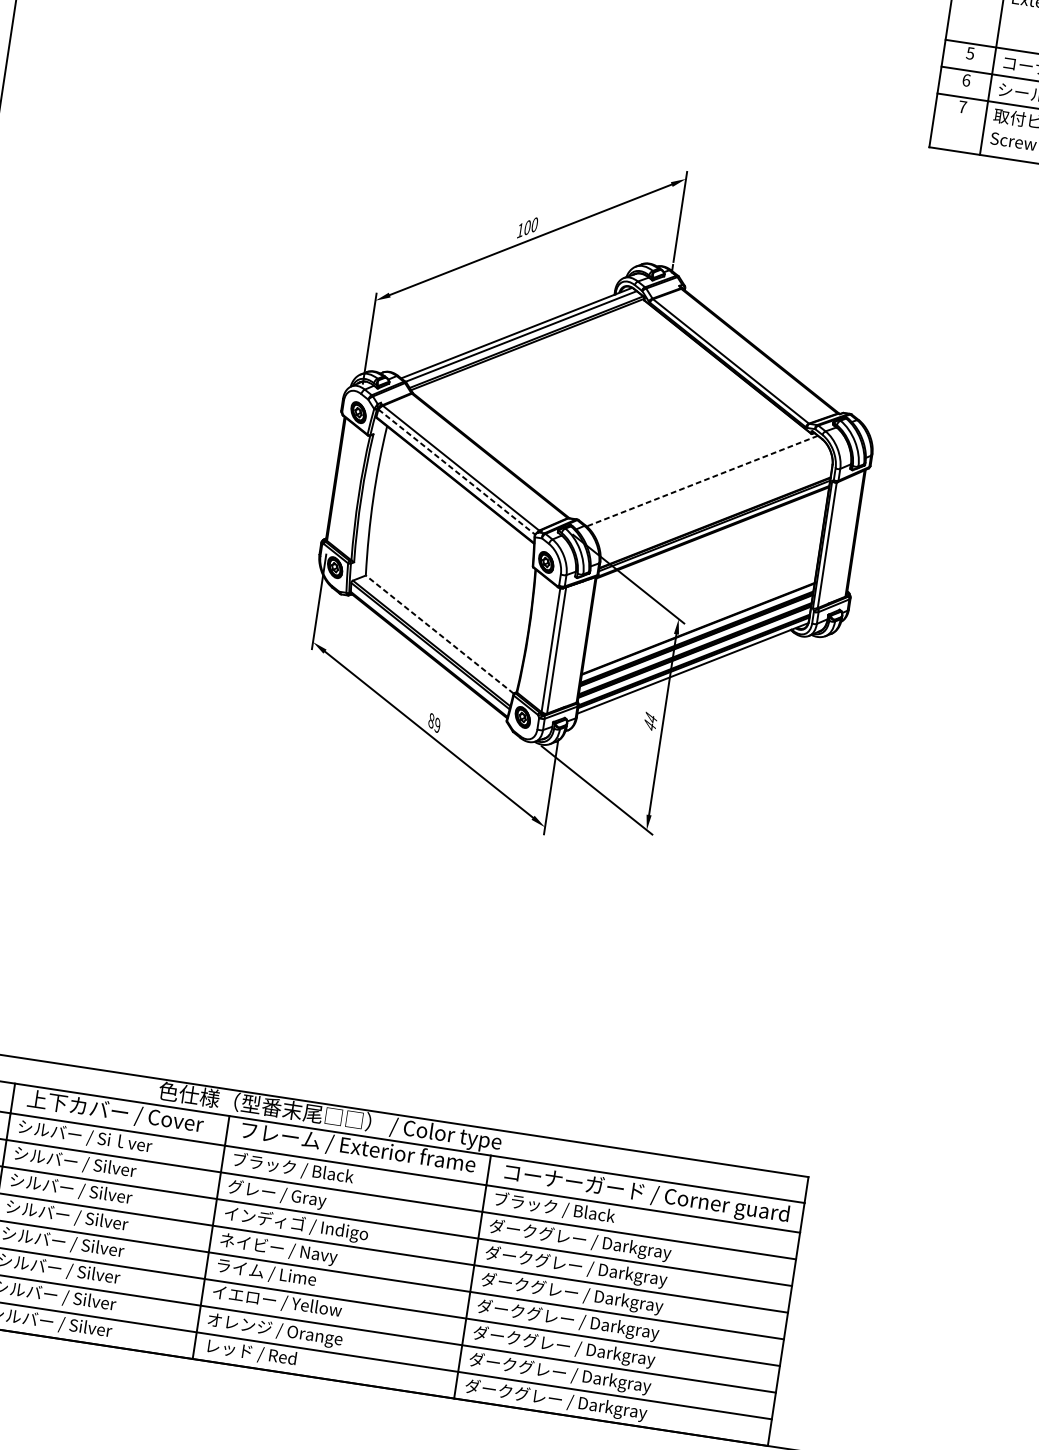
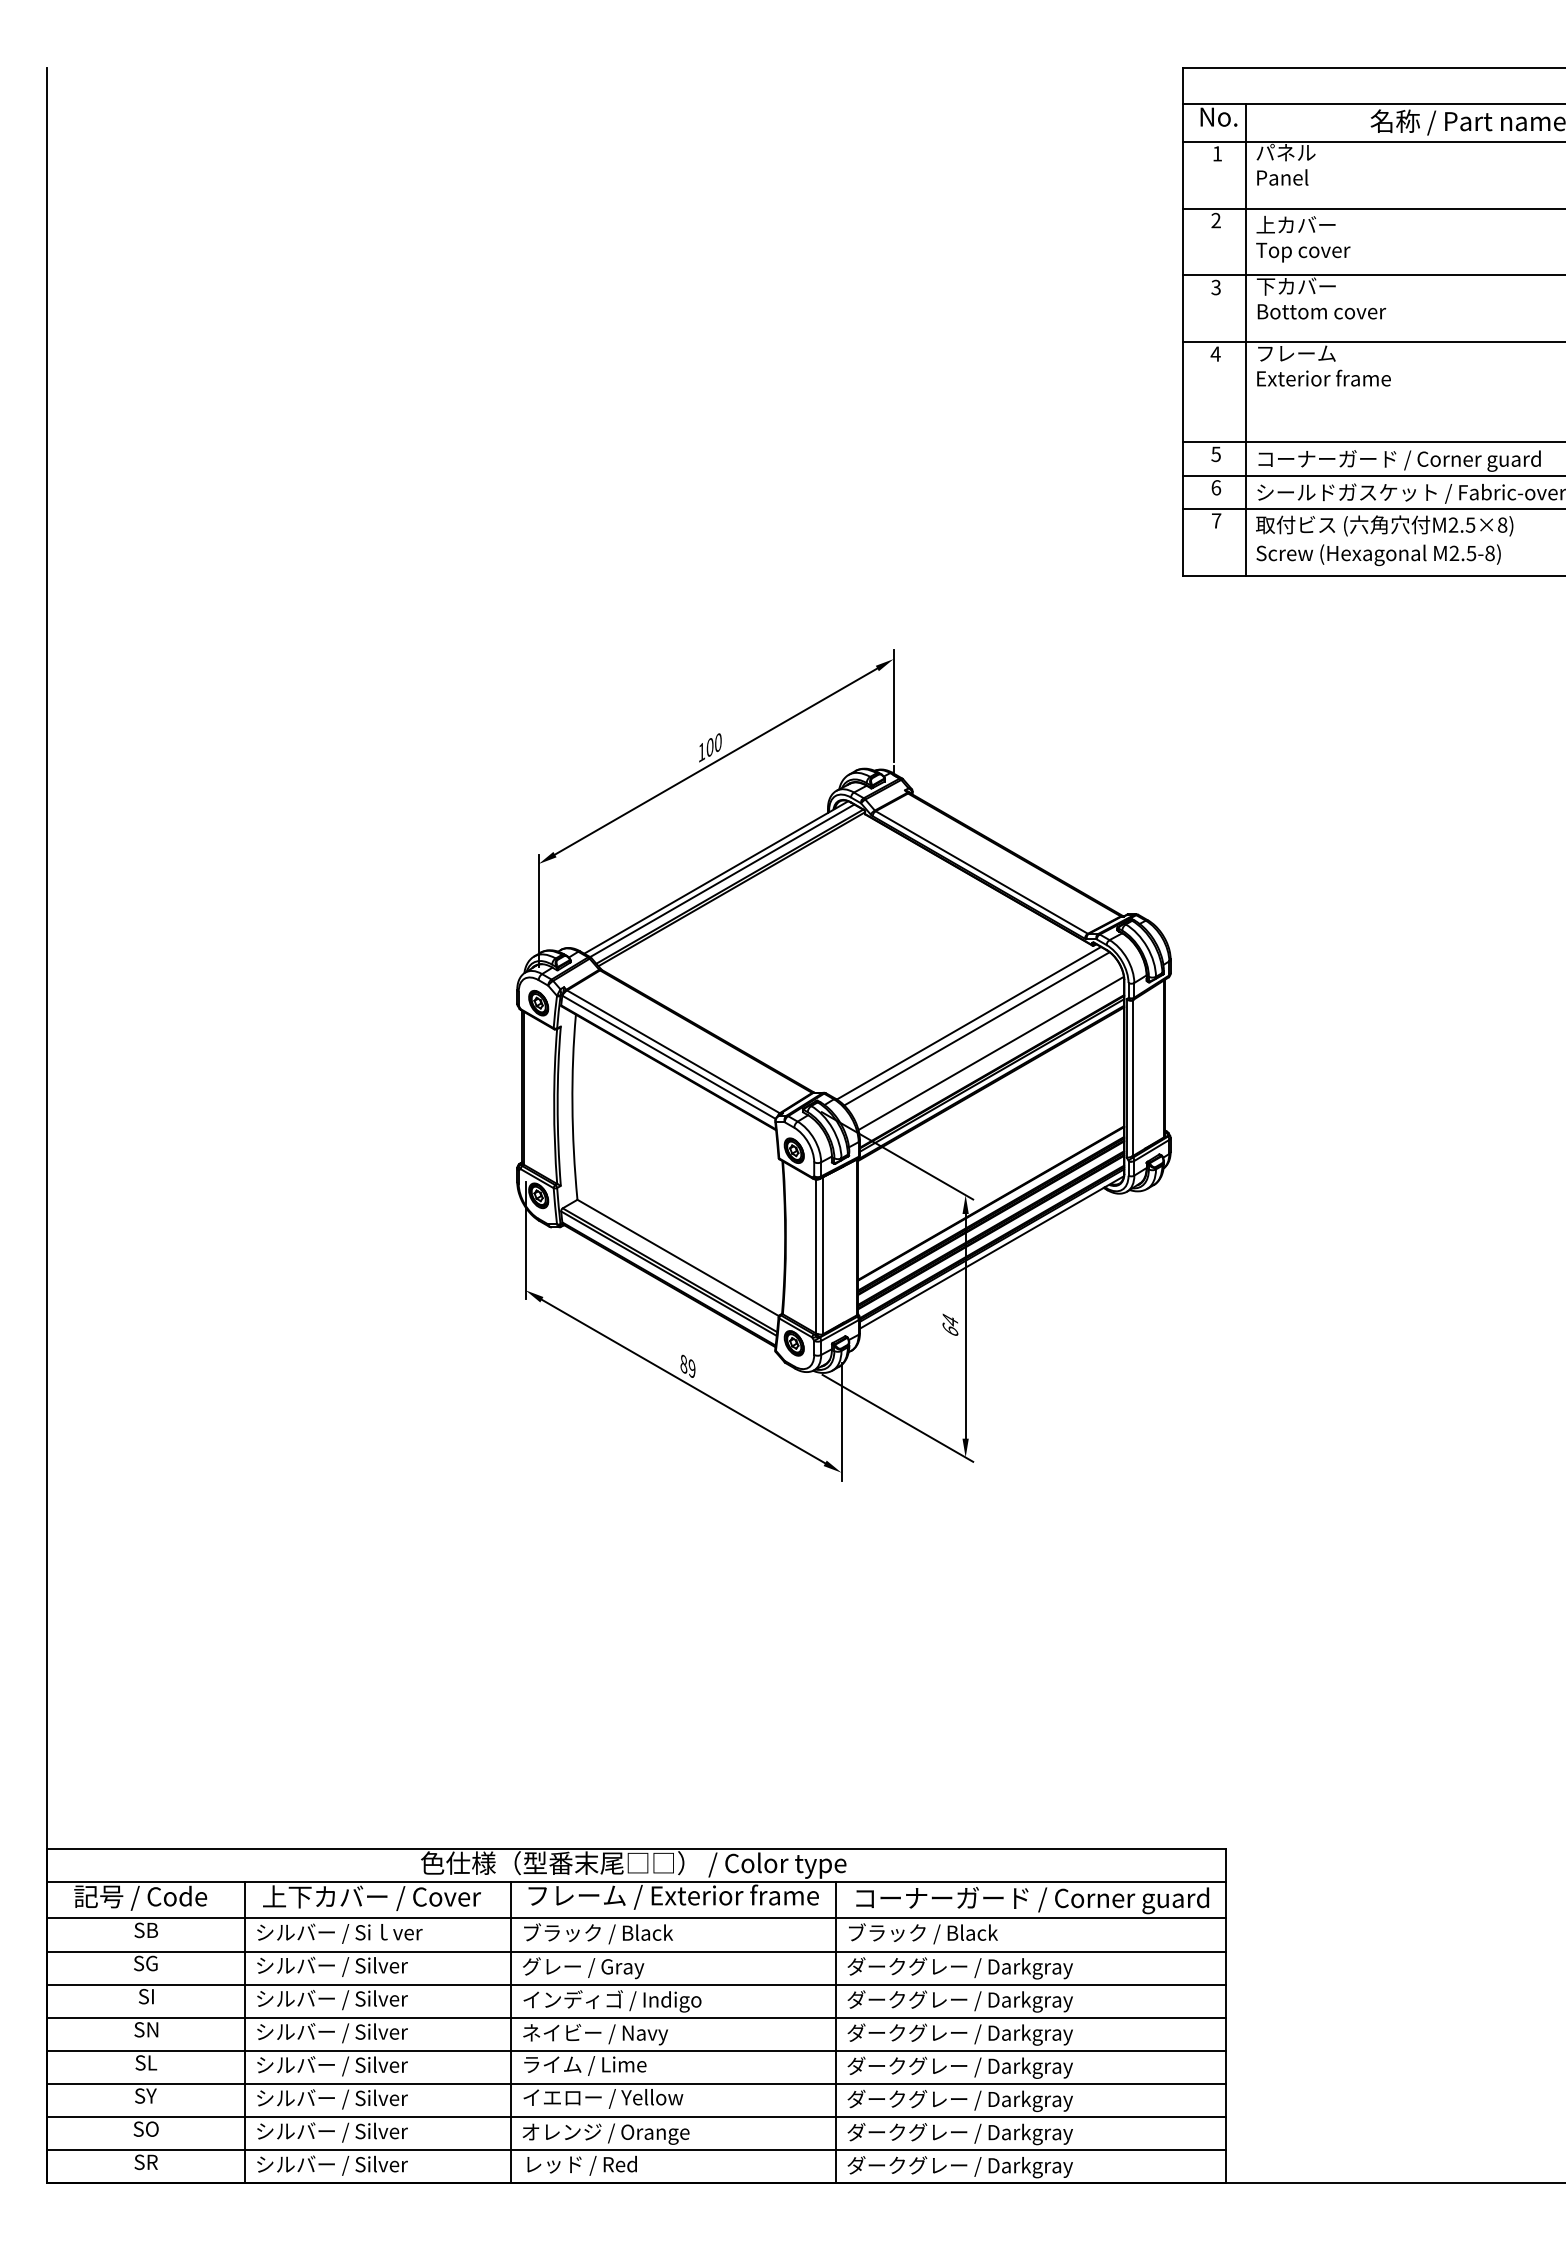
line: (457, 472) -> (669, 1057), dashed -> solid
line: (701, 481) -> (968, 1023), dashed -> solid
line: (707, 486) -> (976, 1028), added
line: (715, 508) -> (990, 1053), added
line: (439, 634) -> (677, 1257), dashed -> solid
text: (650, 724) -> (950, 1328), 44 -> 64

